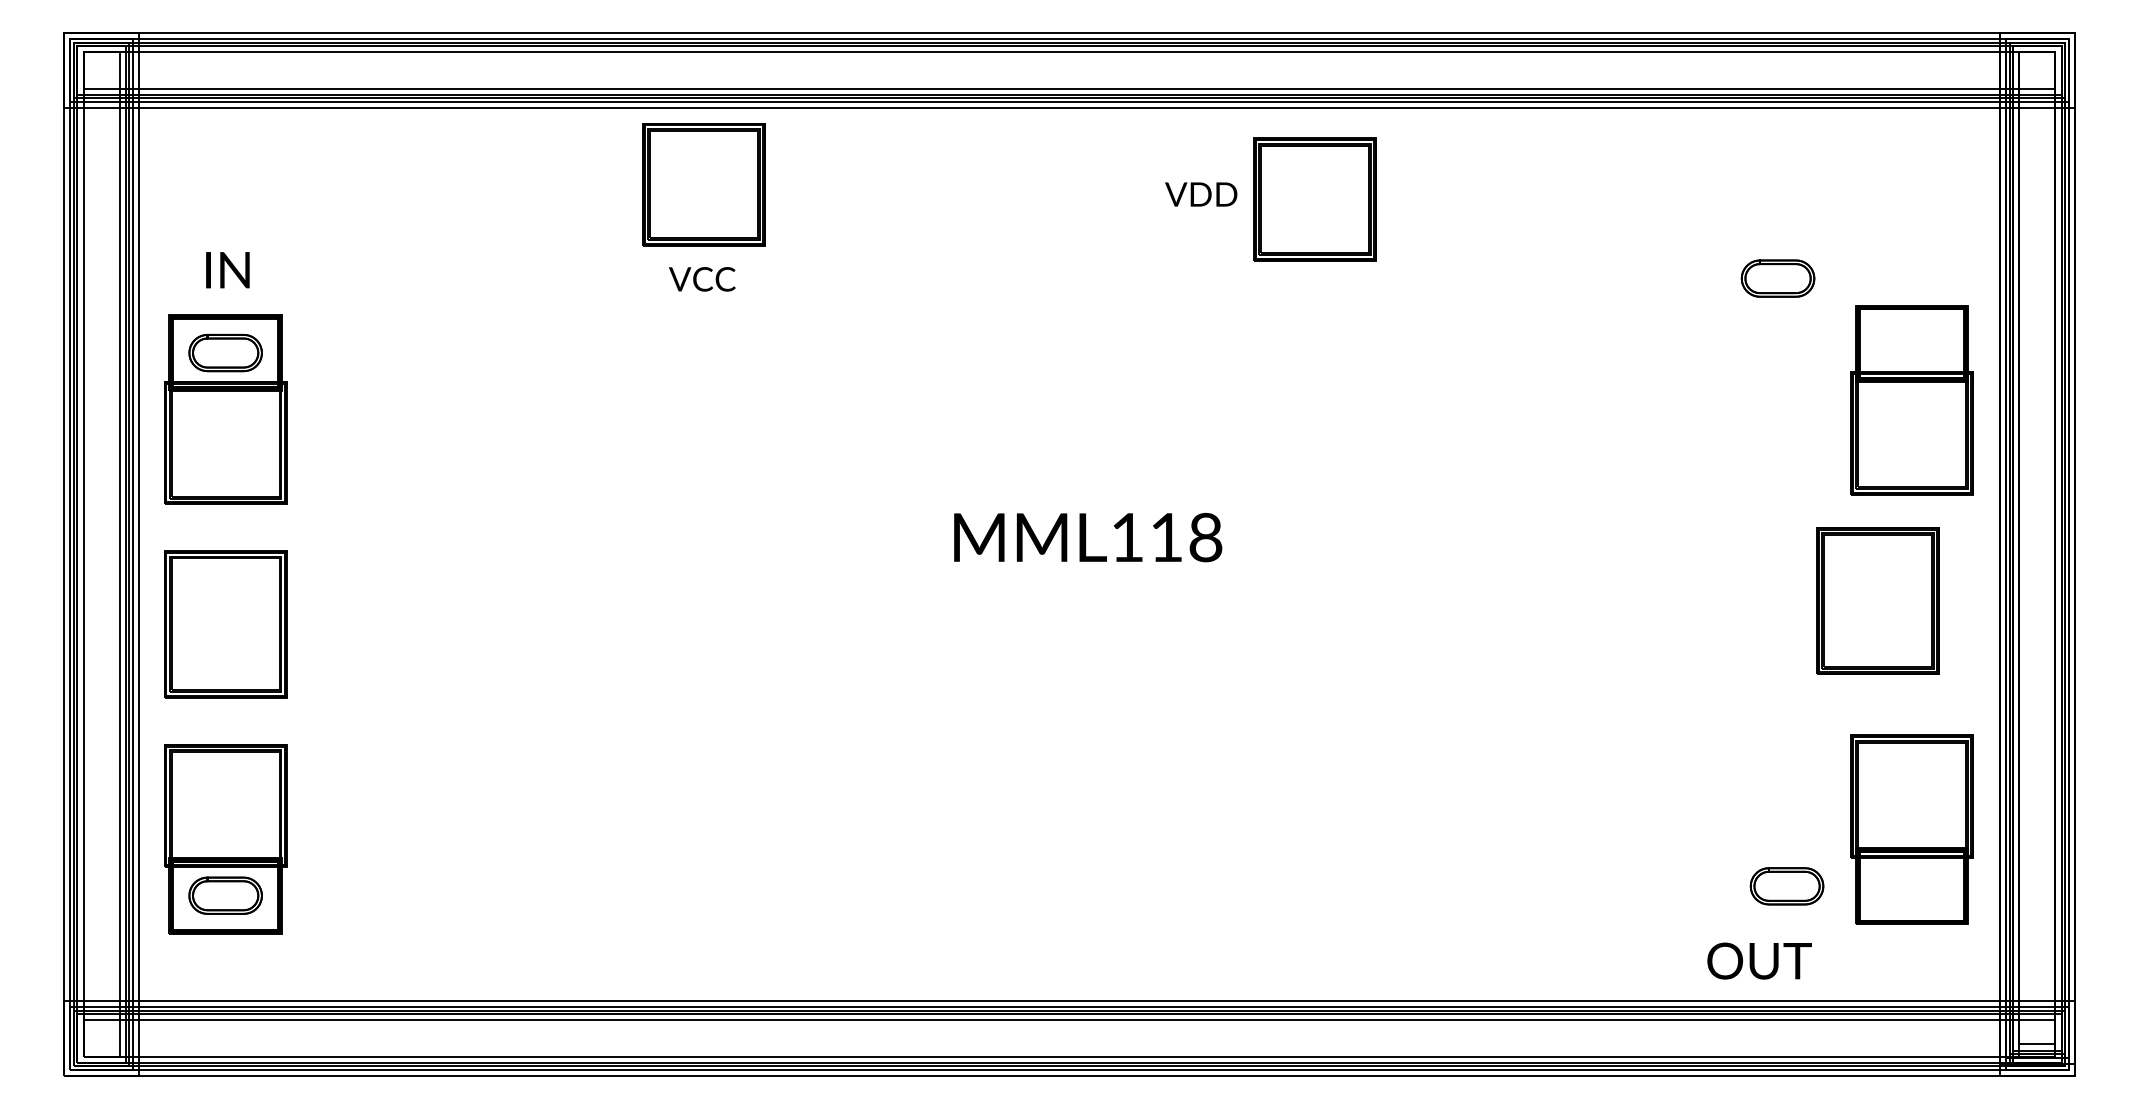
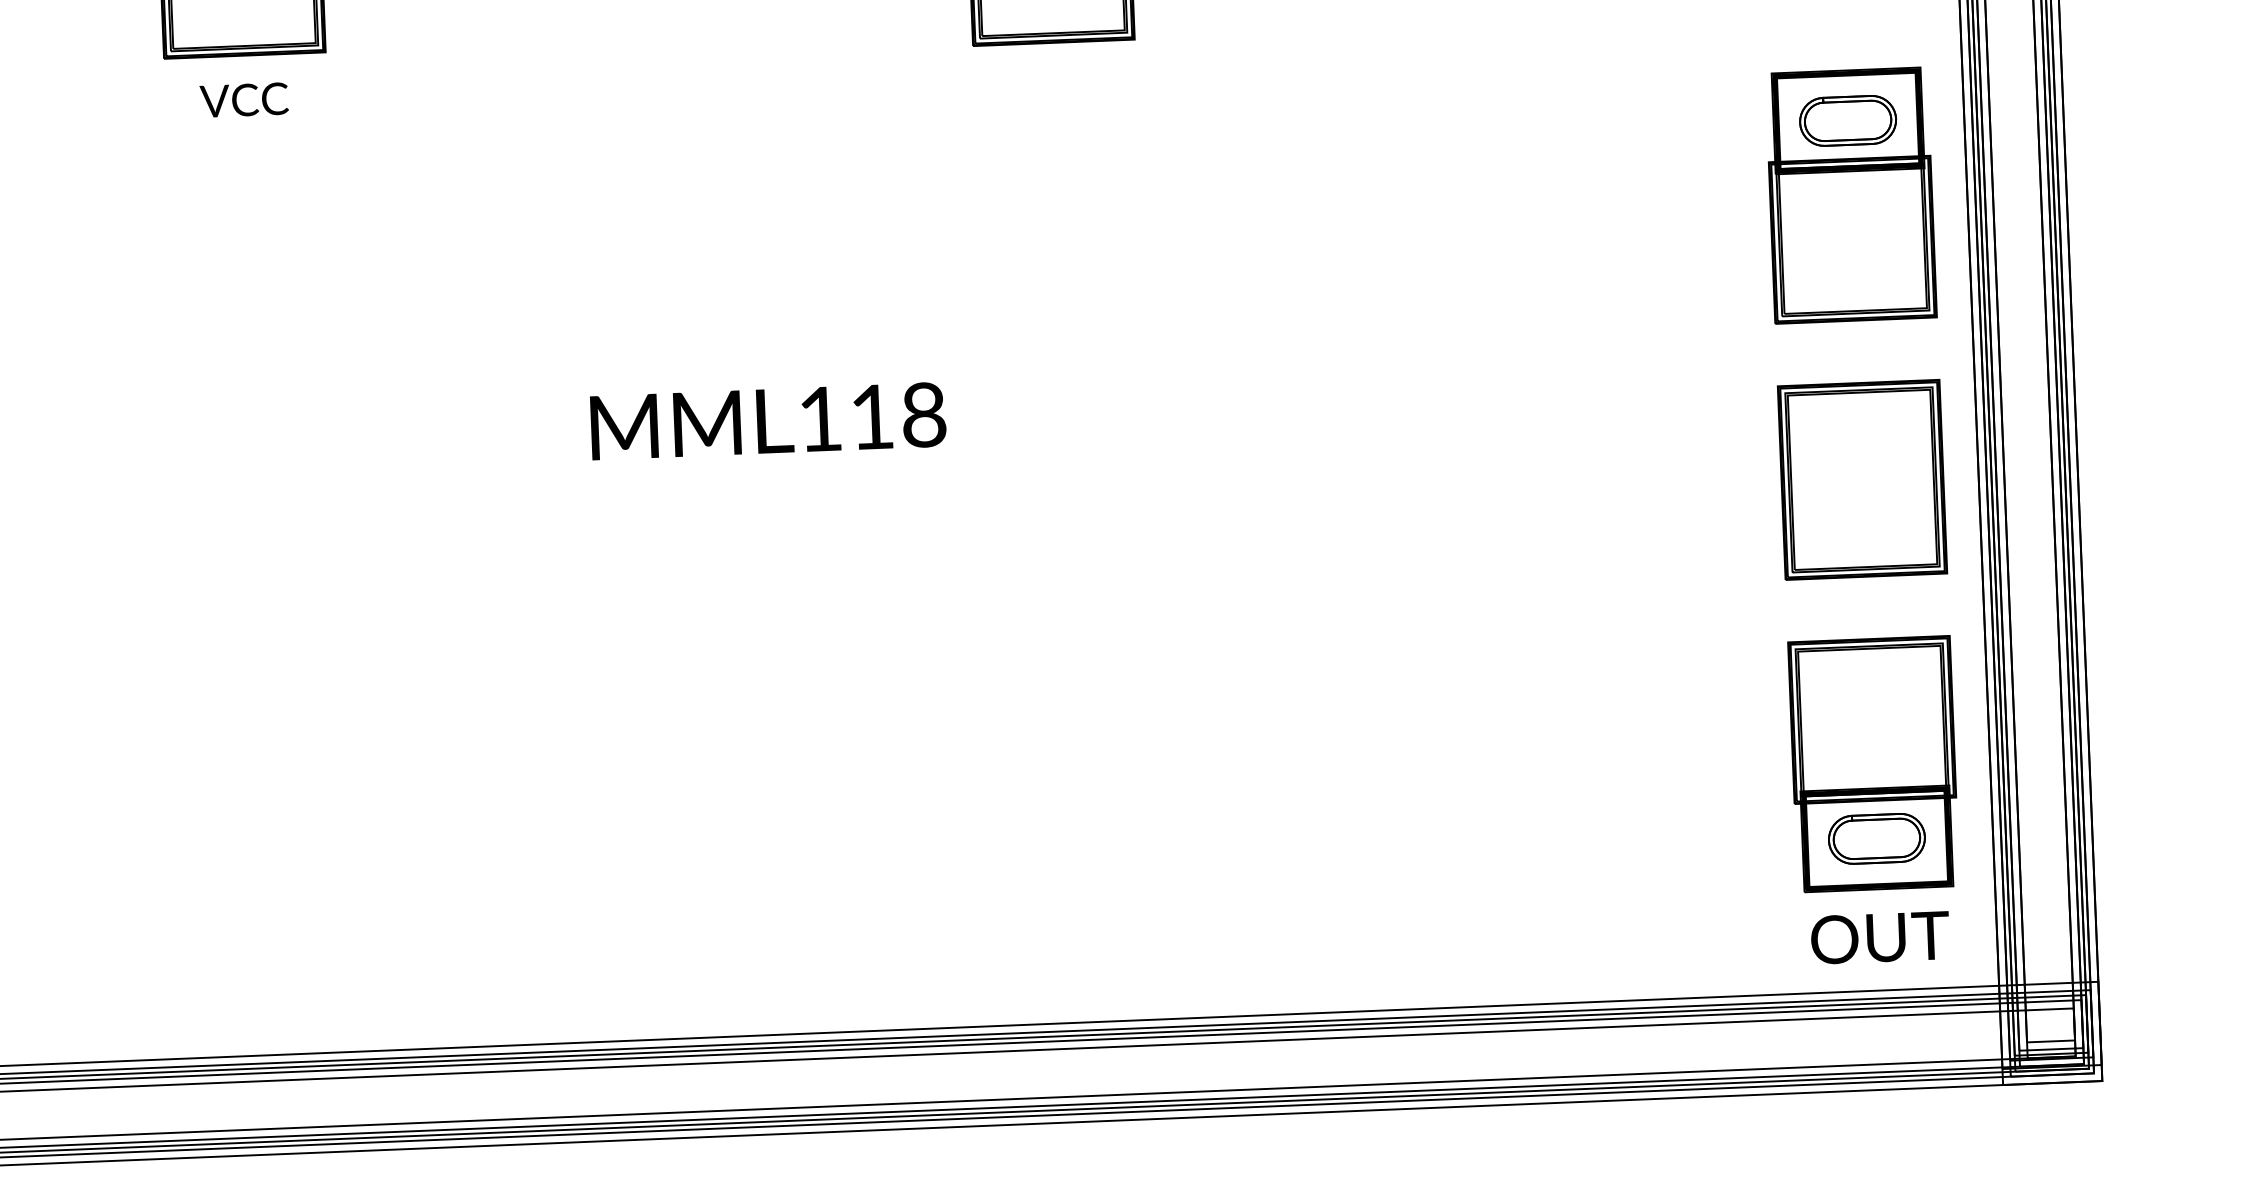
part: (1777, 278) -> (1847, 120), moved
part: (1877, 600) -> (1861, 479), moved
part: (1786, 886) -> (1876, 839), moved
text: (1759, 960) -> (1880, 937), moved

